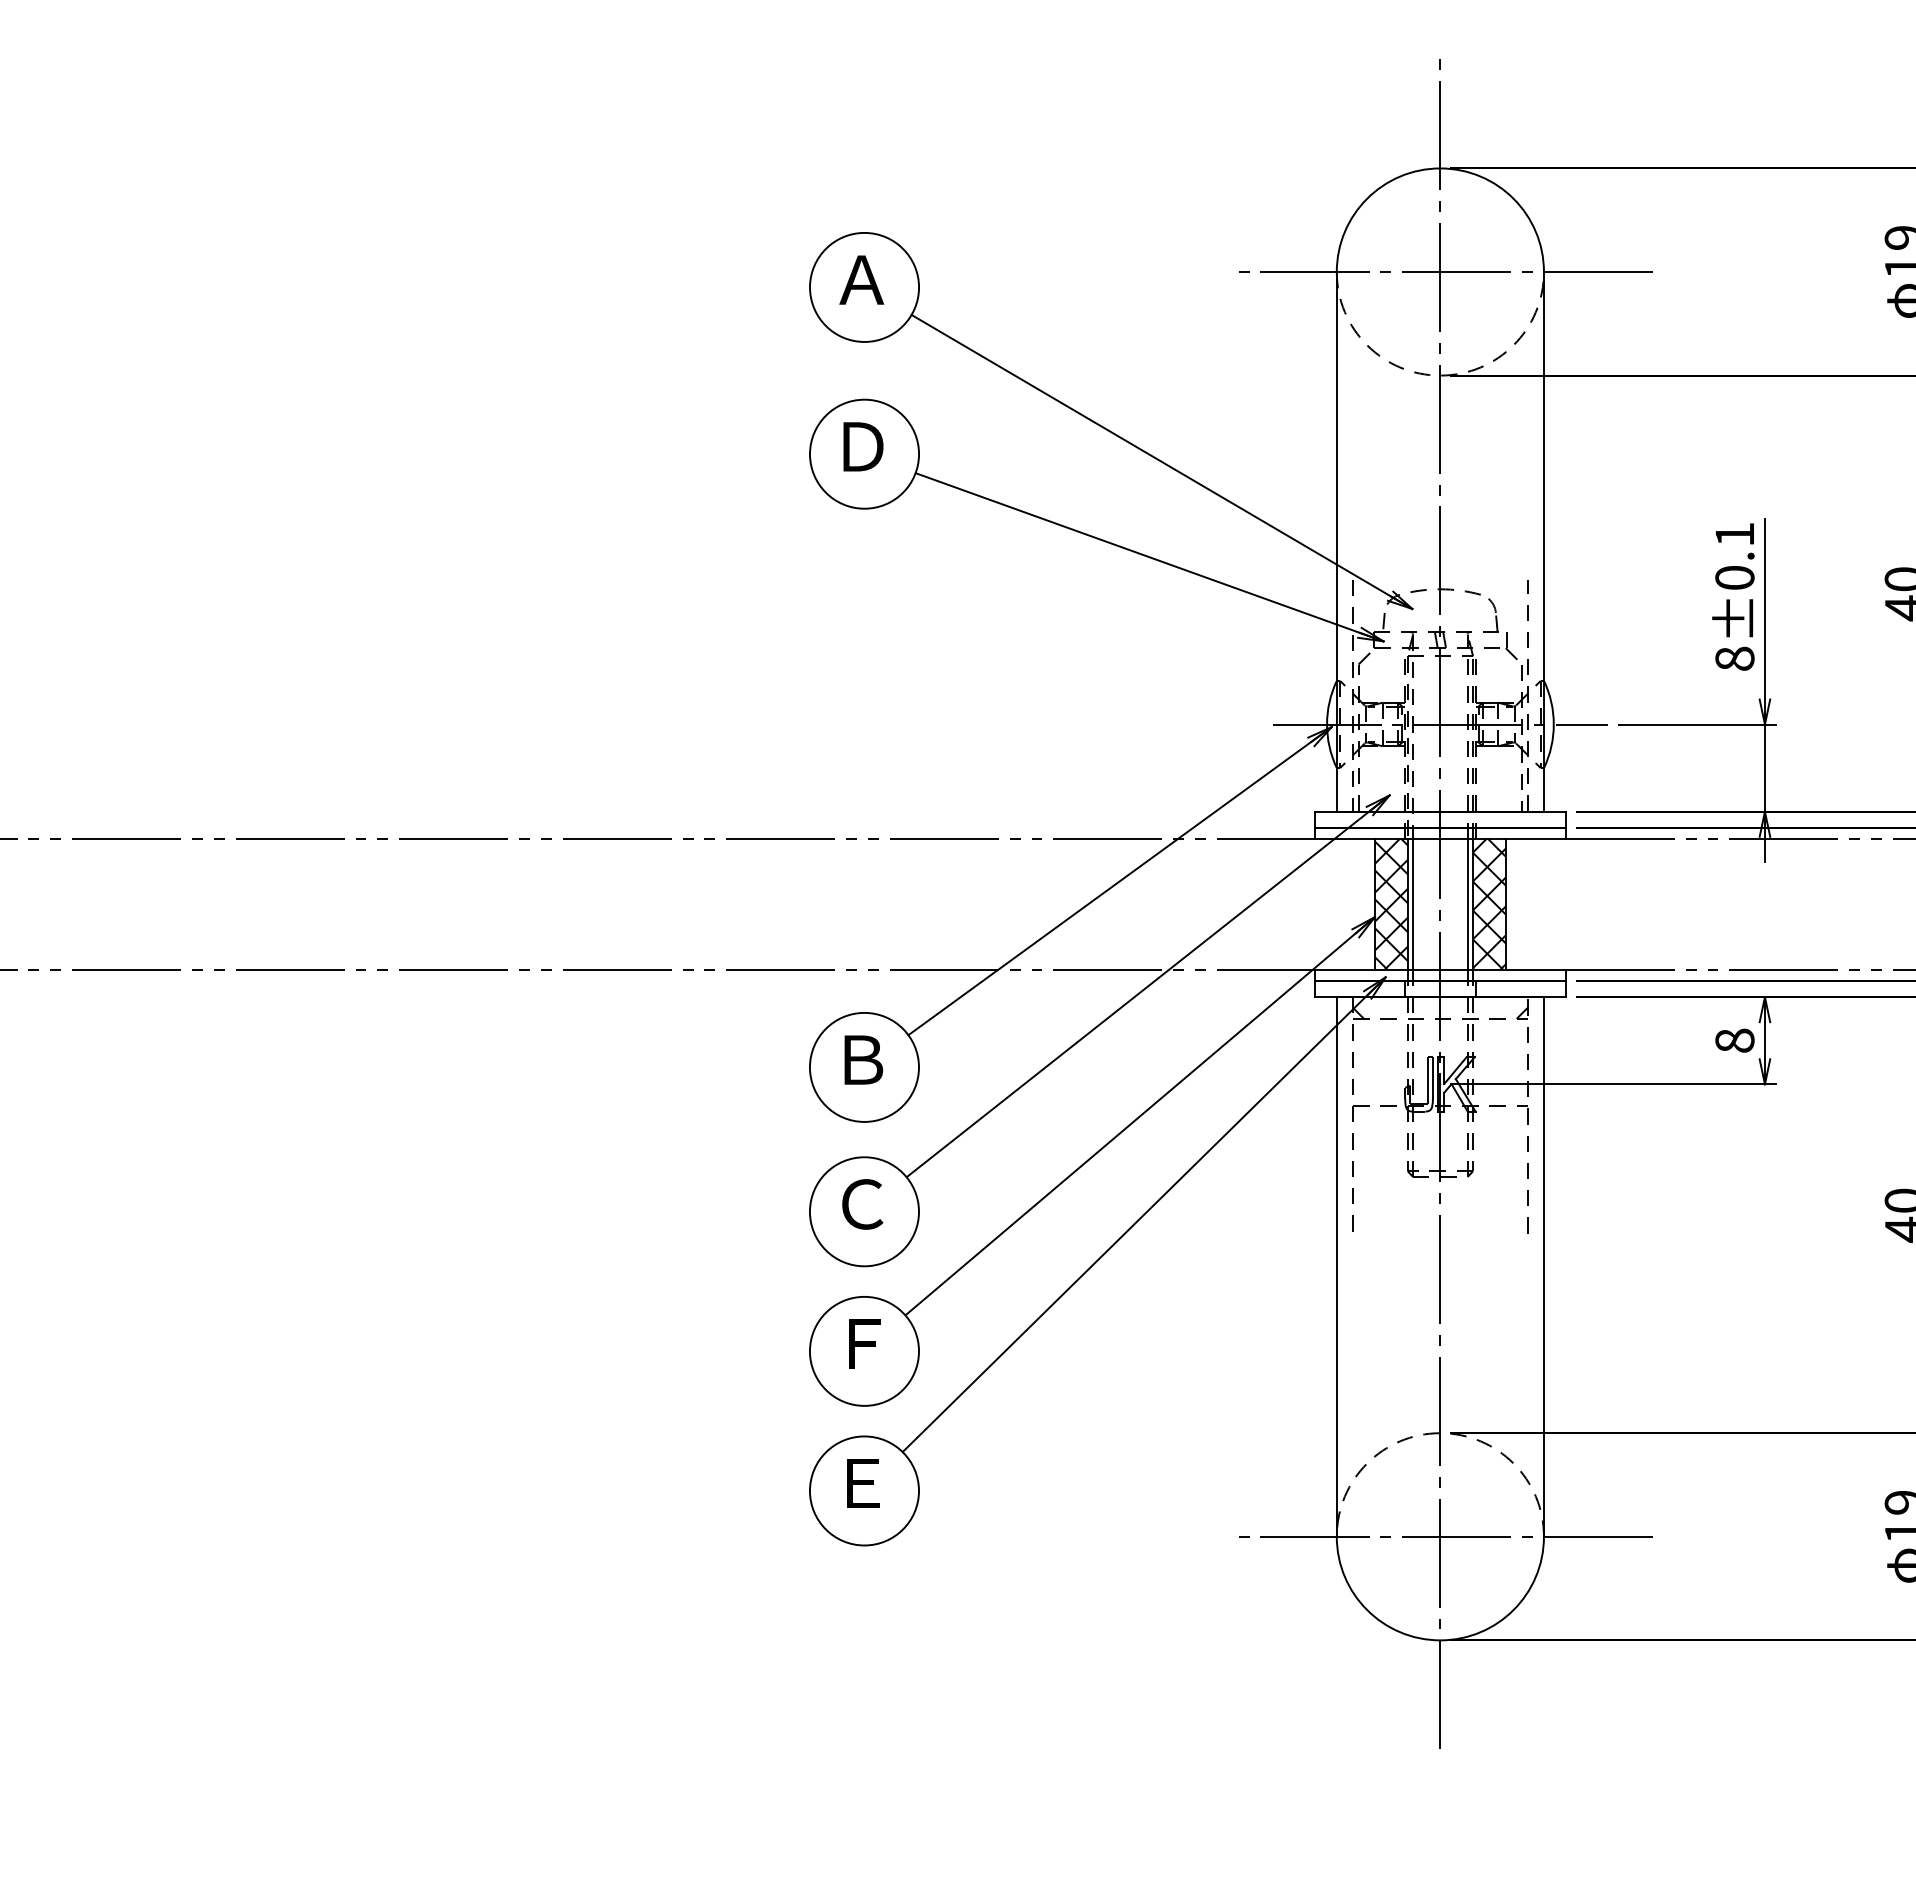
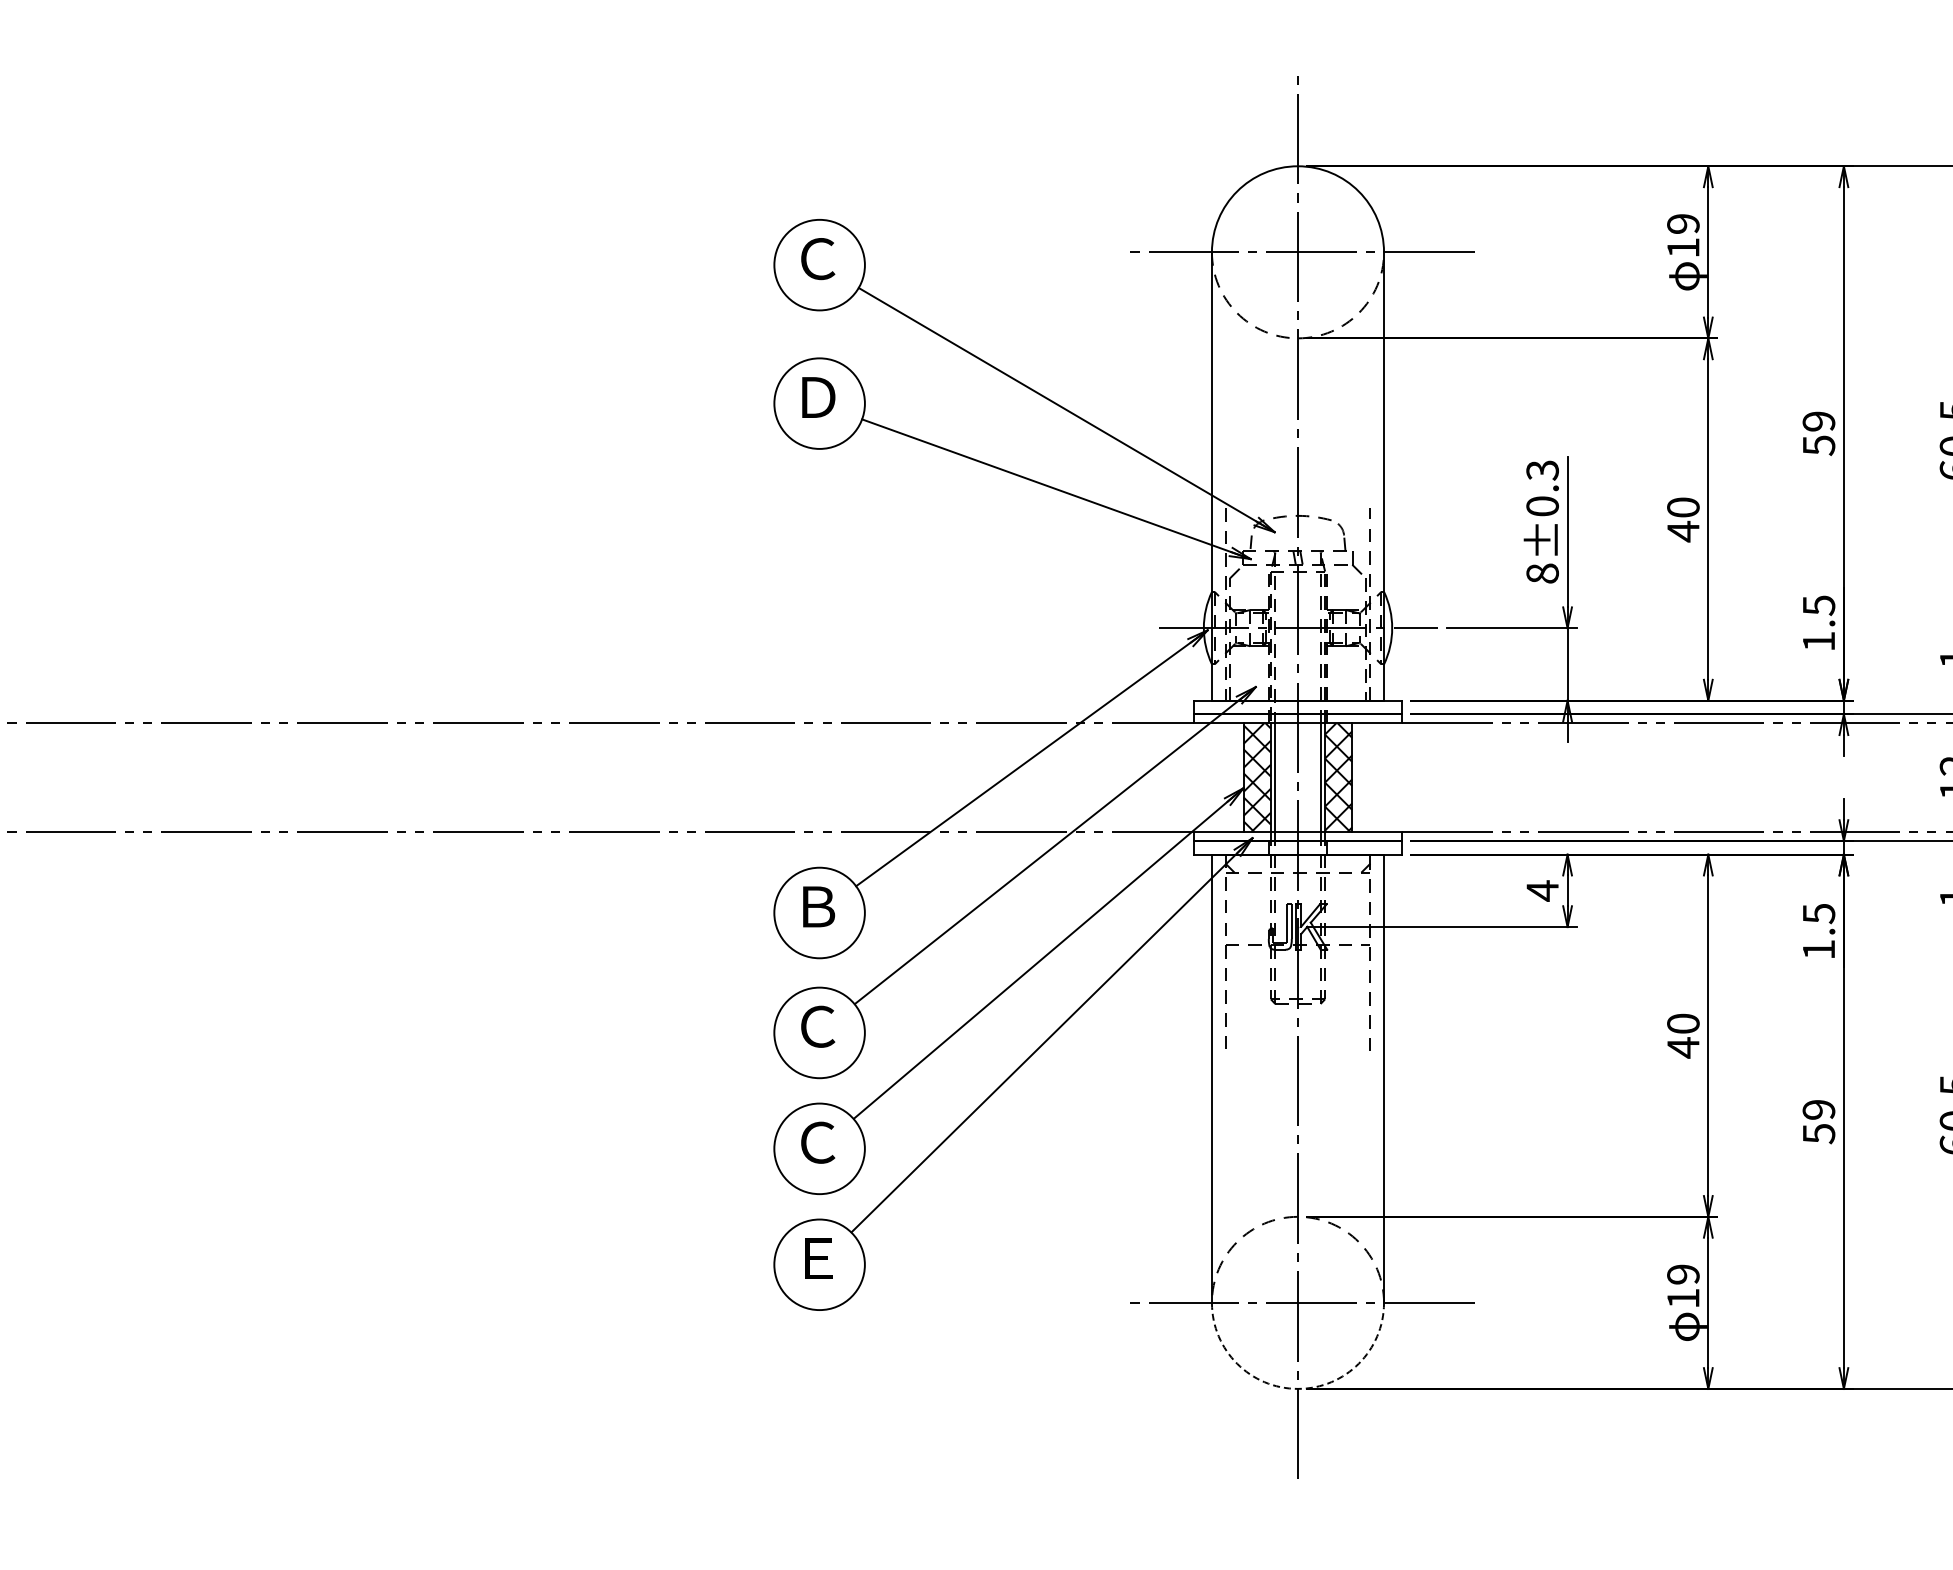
text: (860, 280) -> (816, 259), Ａ -> Ｃ
text: (1734, 534) -> (1542, 470), 8±0.1 -> 8±0.3
text: (1734, 1040) -> (1542, 890), 8 -> 4
text: (863, 1343) -> (818, 1142), Ｆ -> Ｃ
arc: (1439, 1639) -> (1297, 1388), solid -> dashed

